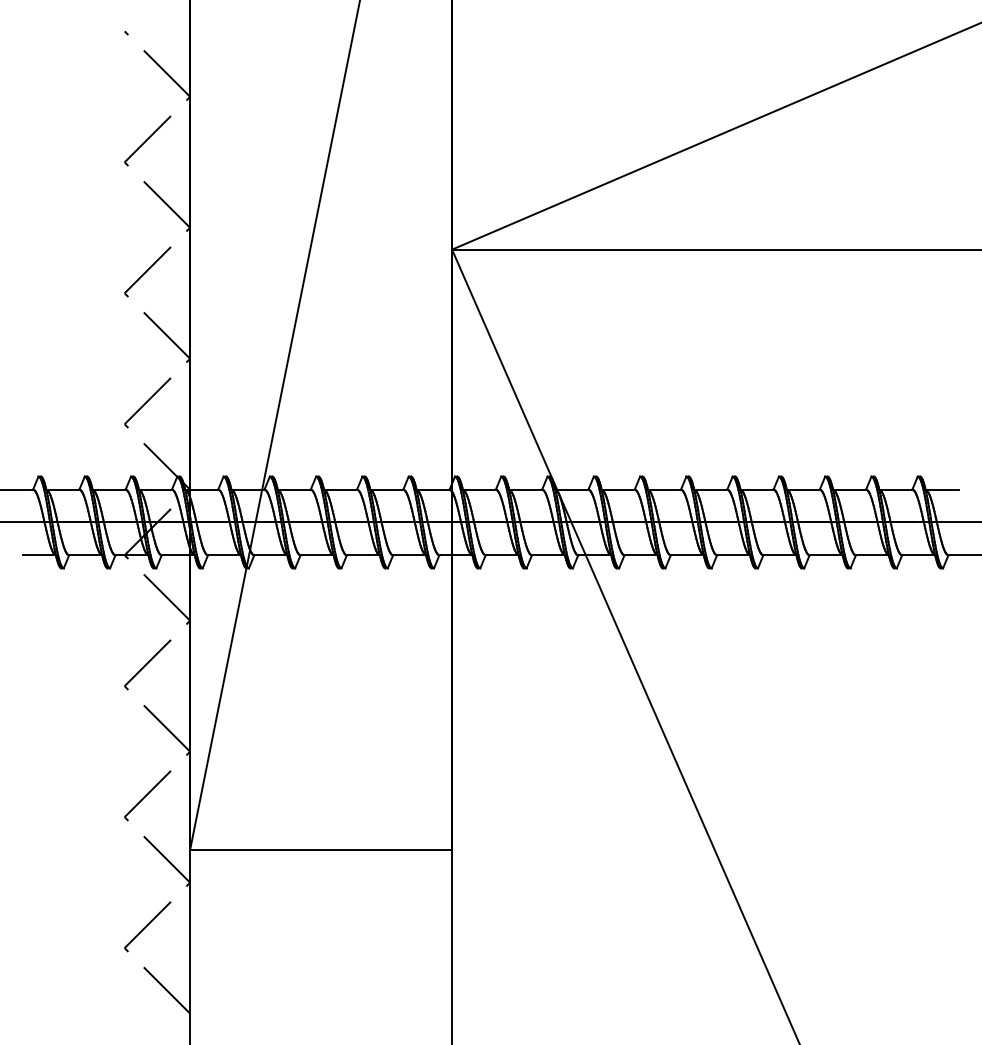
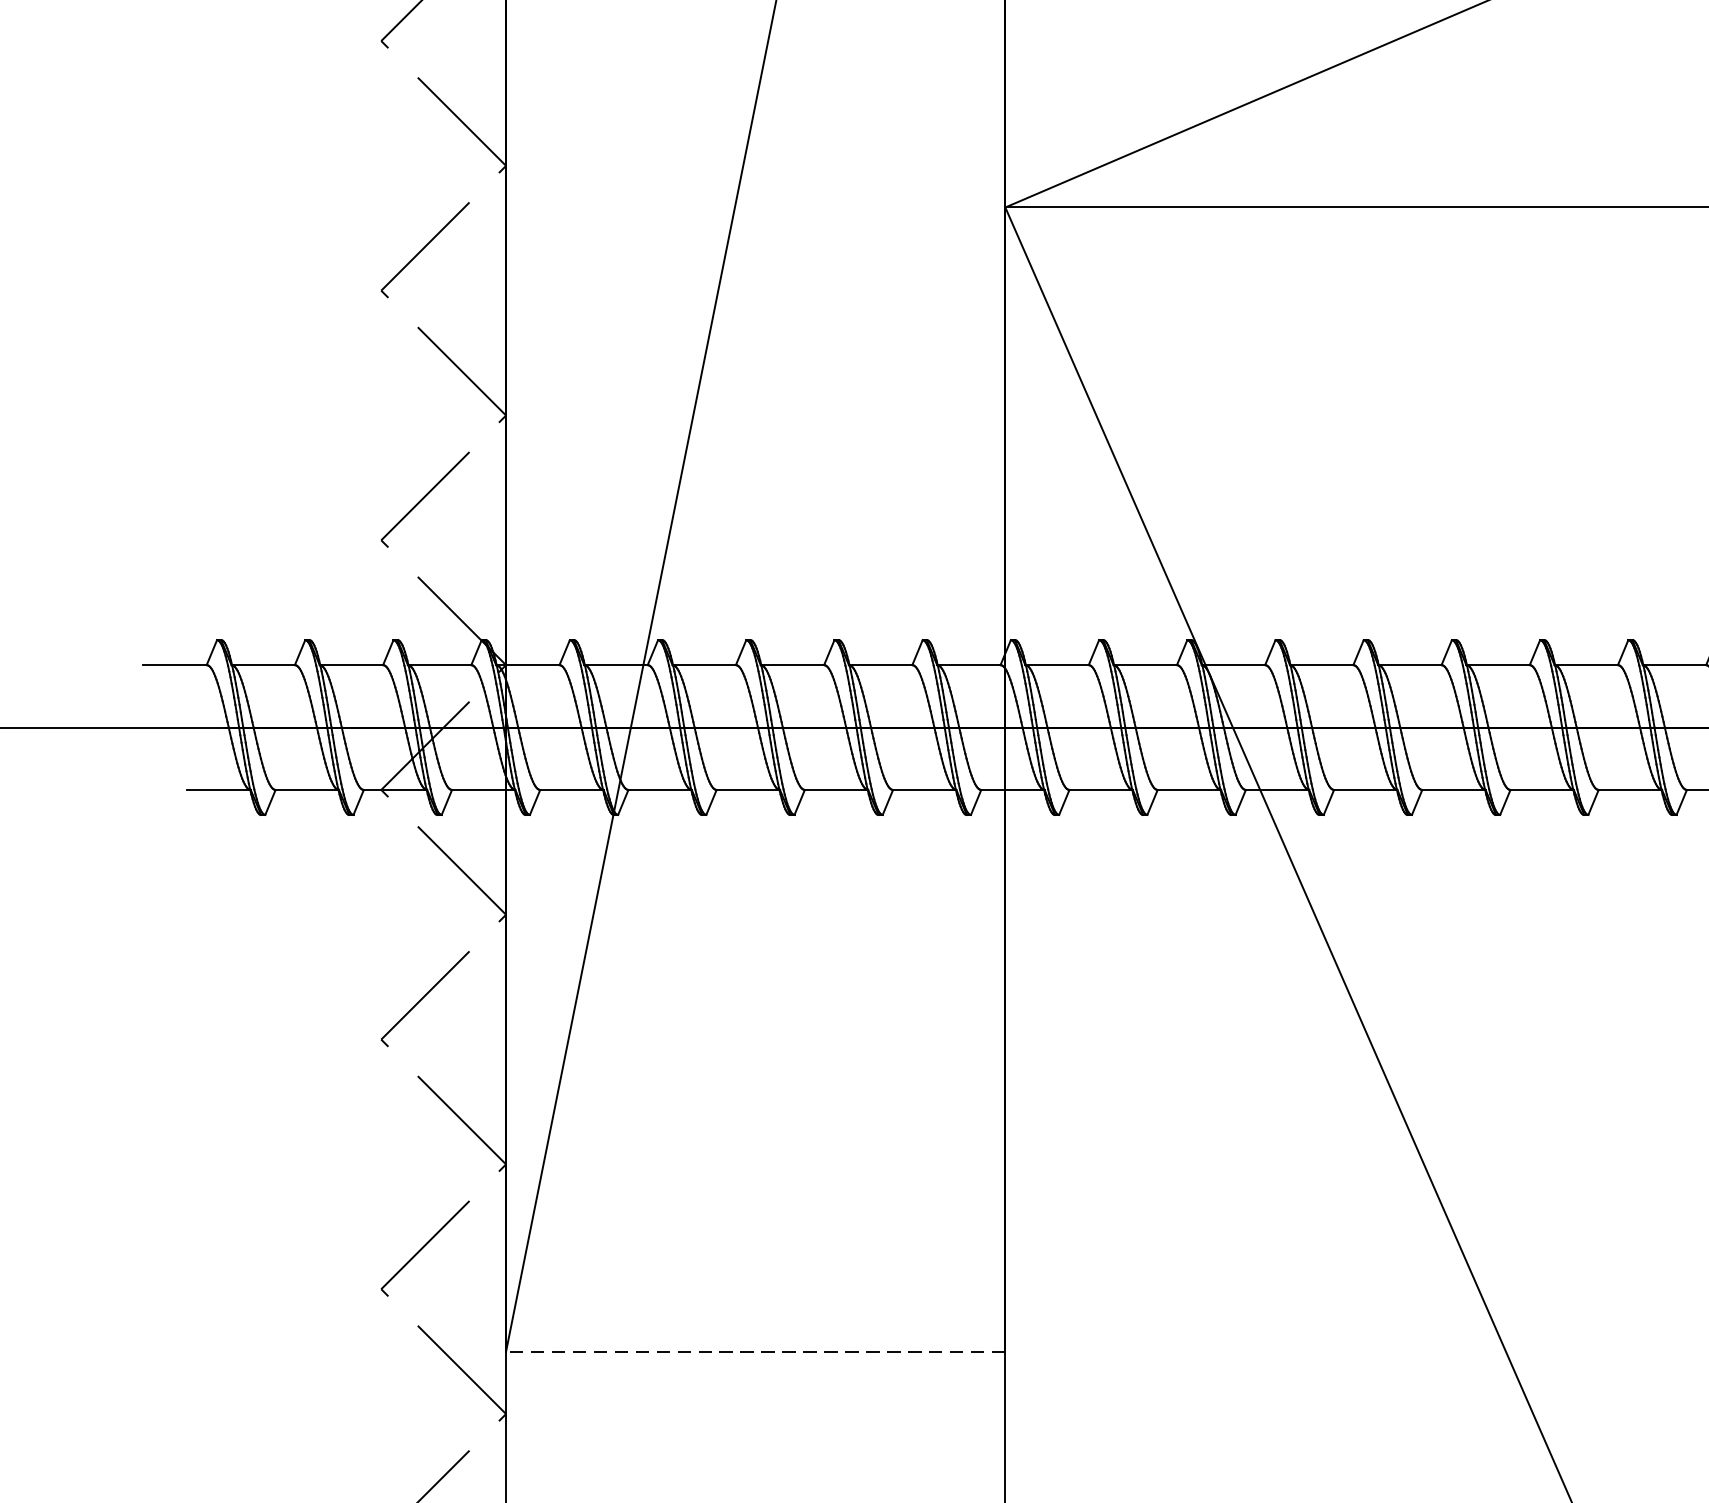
line: (321, 849) -> (756, 1350), solid -> dashed

